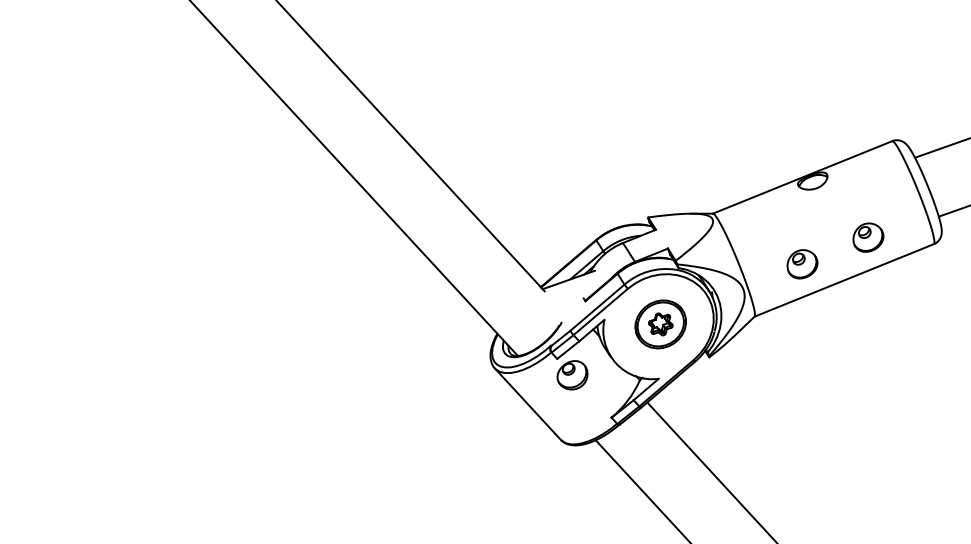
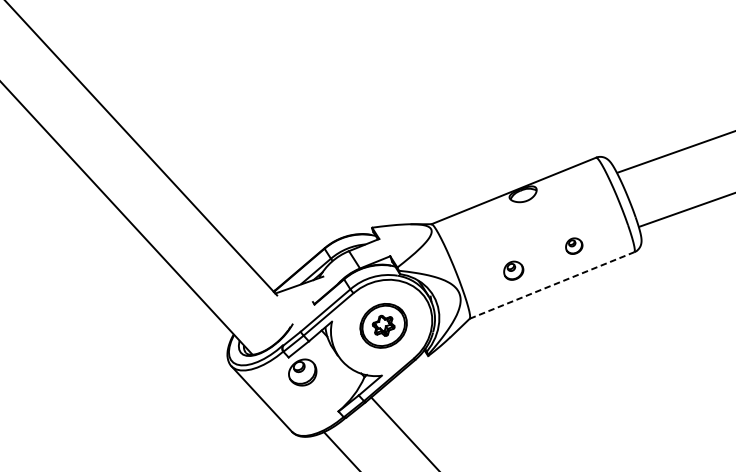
part: (868, 237) -> (574, 246), size x0.6
part: (802, 264) -> (513, 270), size x0.7
line: (844, 280) -> (552, 285), solid -> dashed

